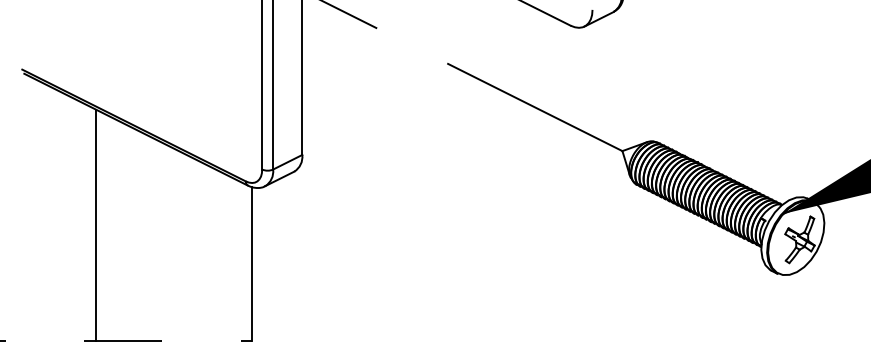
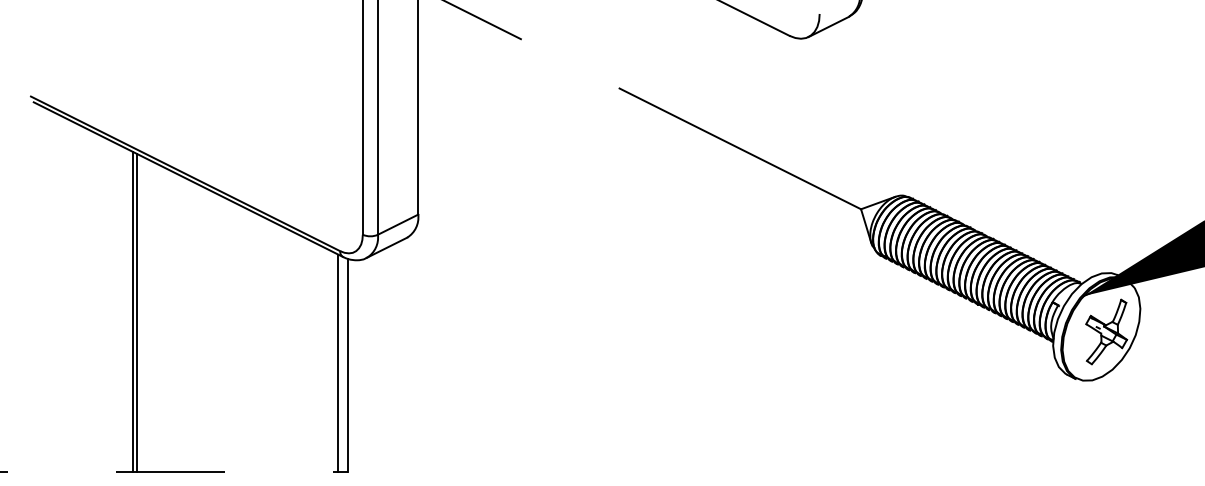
line: (98, 225) -> (136, 312), added
line: (244, 261) -> (338, 362), added

